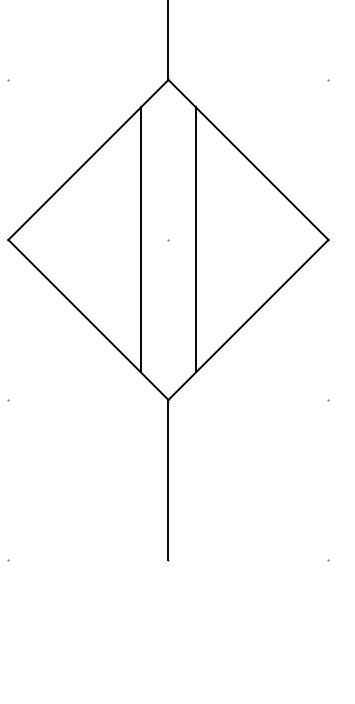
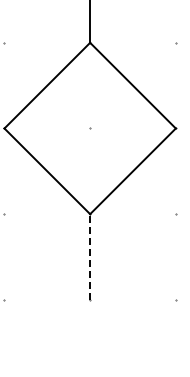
line: (141, 239) -> (75, 128), removed
line: (195, 239) -> (104, 128), removed
line: (169, 480) -> (90, 257), solid -> dashed

